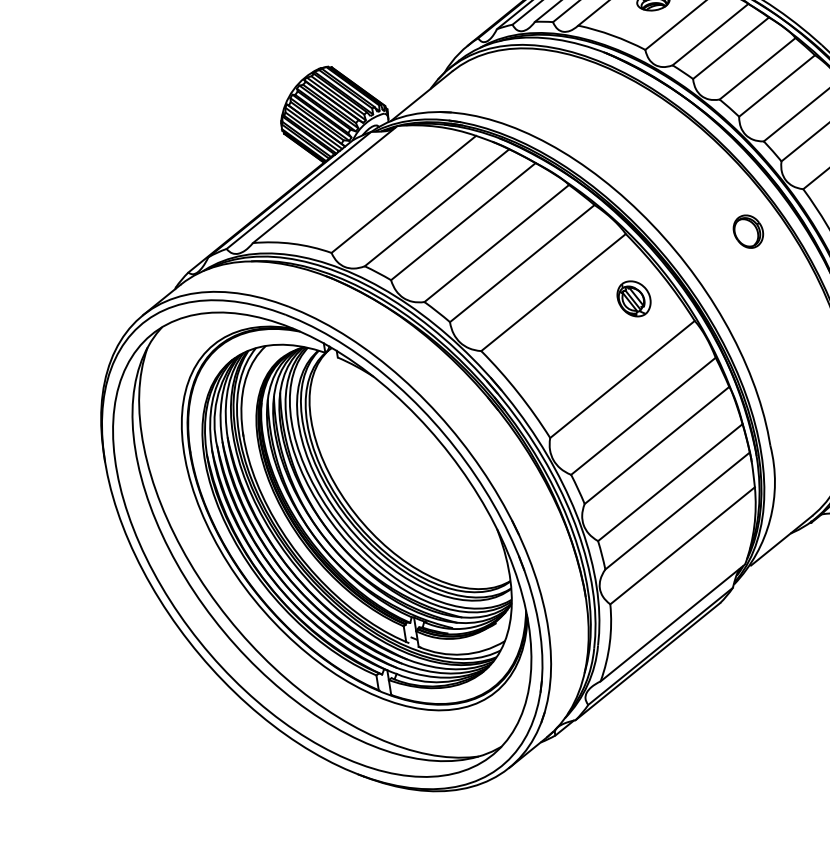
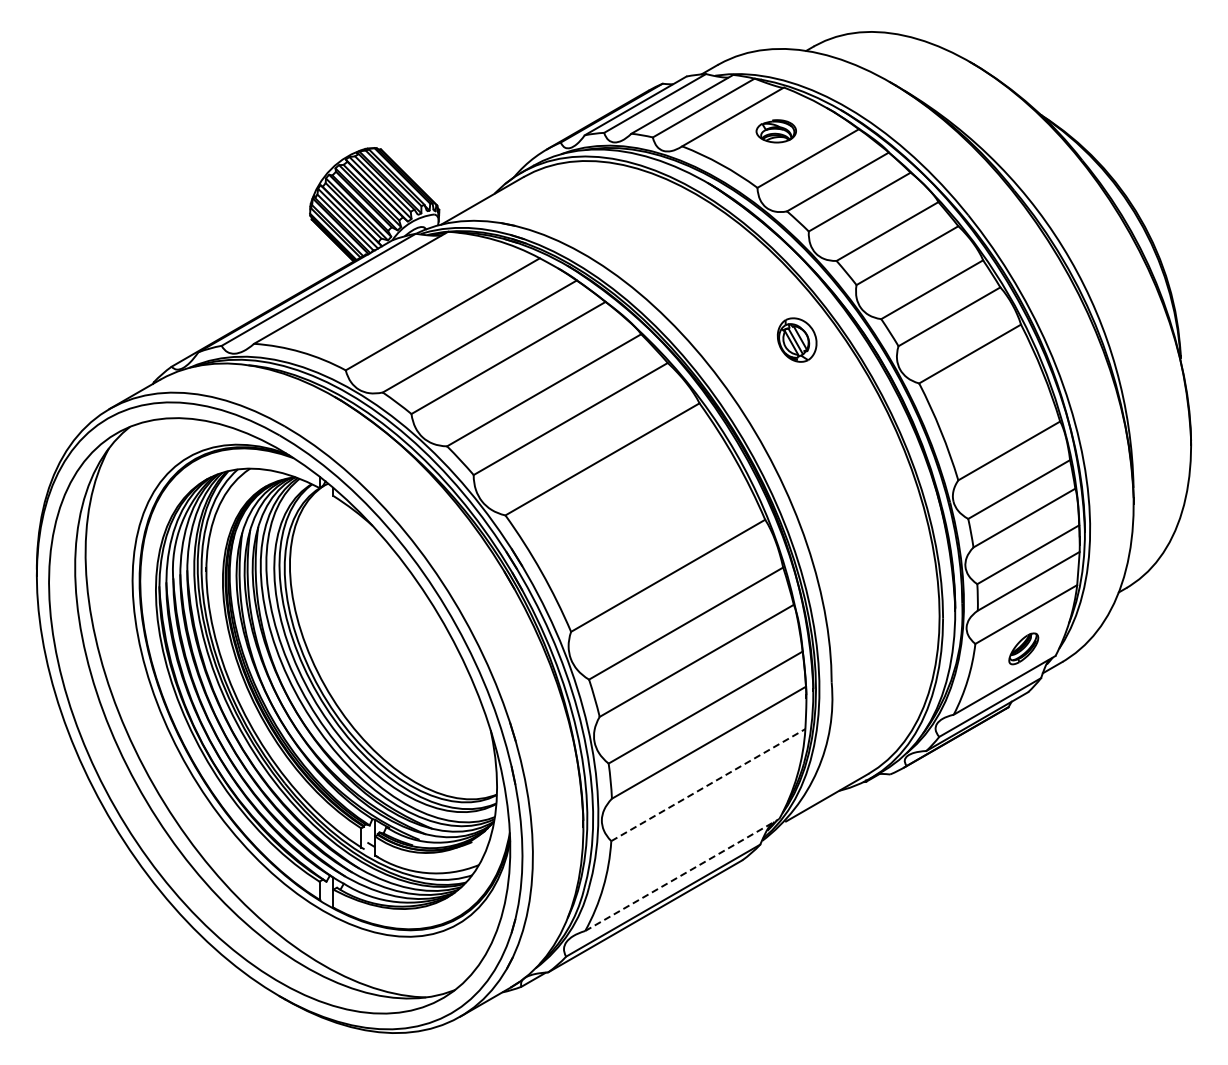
part: (748, 231) -> (845, 423), removed
part: (633, 298) -> (796, 339), moved
line: (682, 545) -> (708, 784), solid -> dashed
line: (673, 622) -> (682, 874), solid -> dashed

